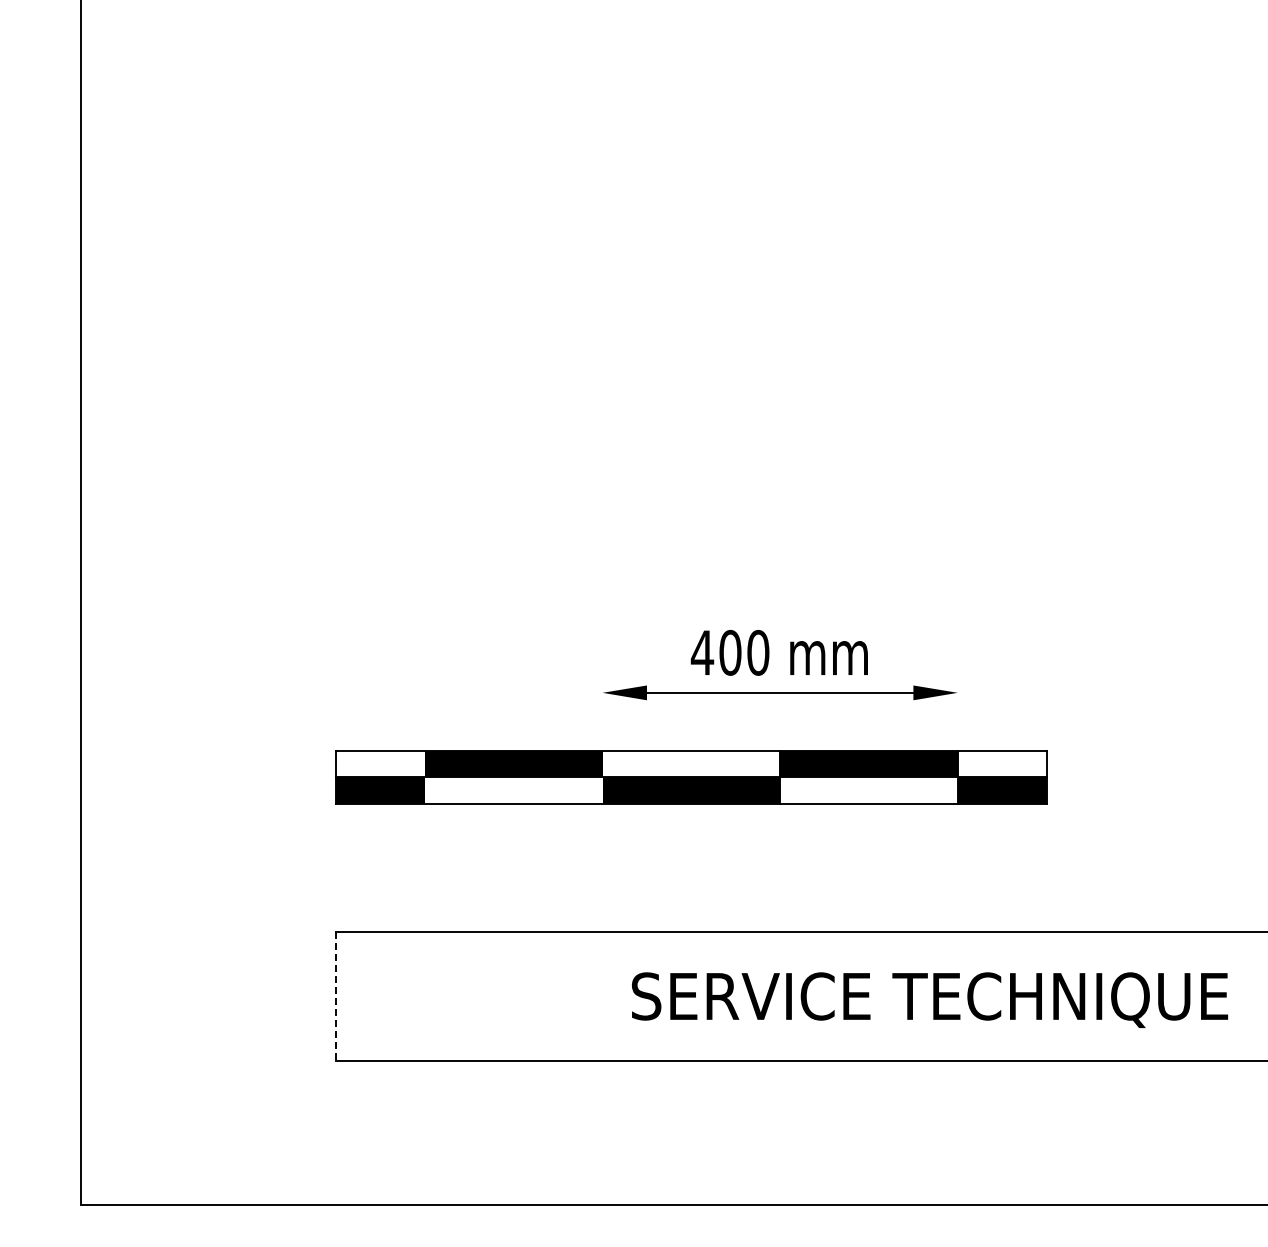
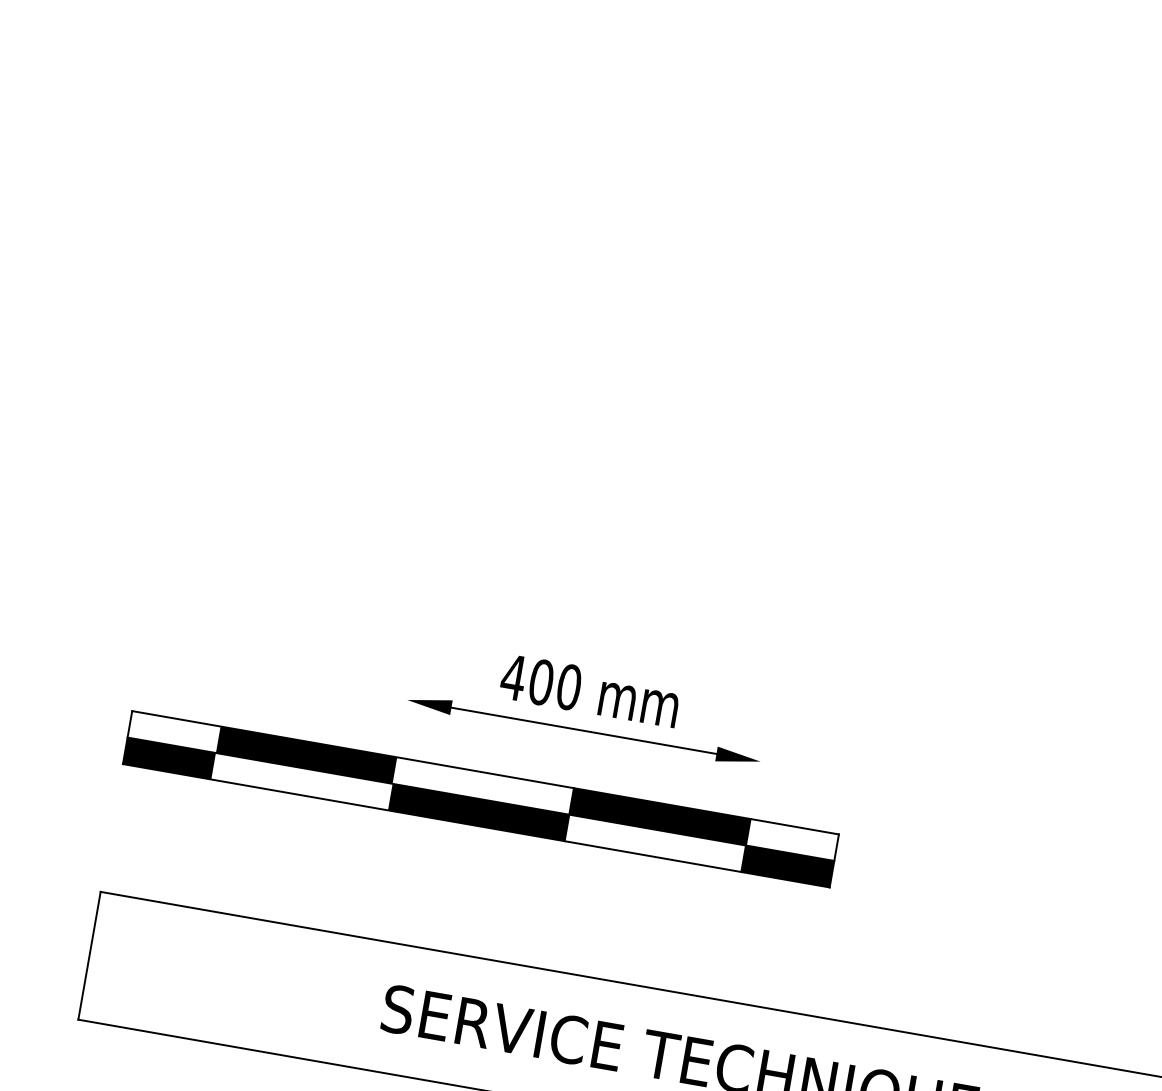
line: (336, 996) -> (89, 955), dashed -> solid

